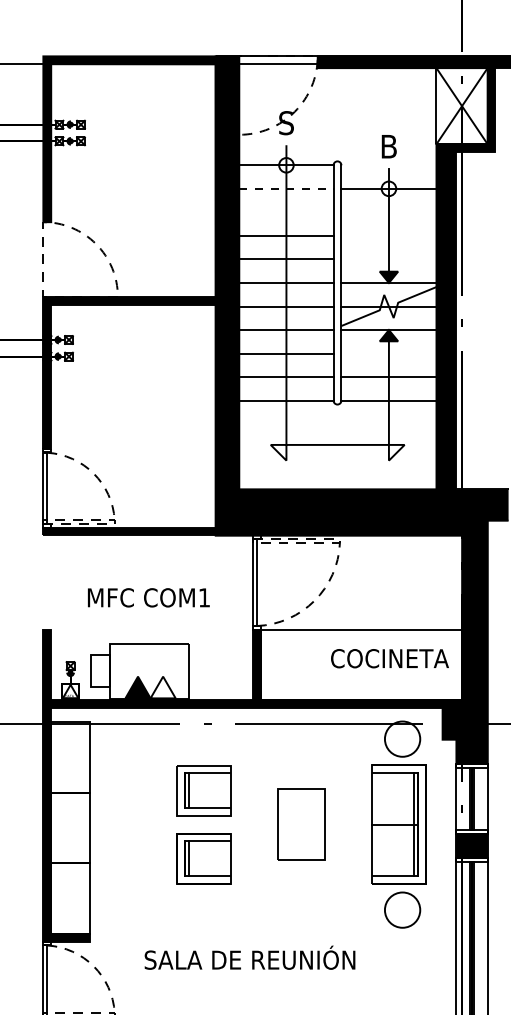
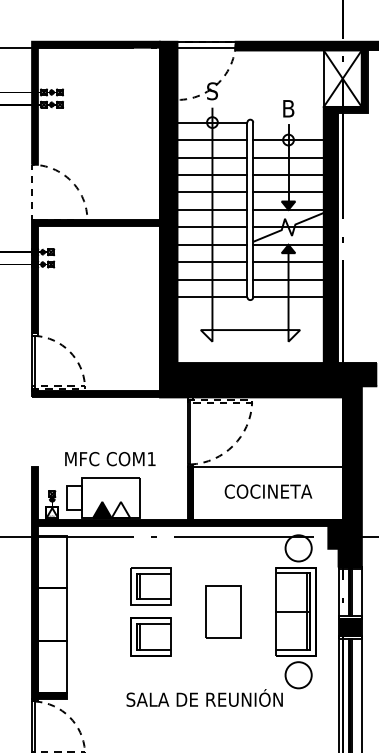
line: (286, 188) -> (212, 139), dashed -> solid
line: (286, 212) -> (212, 157), added
line: (388, 212) -> (288, 157), added
line: (388, 235) -> (288, 174), added
line: (388, 259) -> (288, 192), added
line: (388, 353) -> (288, 262), added
text: (148, 597) -> (110, 458), moved
text: (389, 658) -> (268, 491), moved
text: (249, 957) -> (204, 697), moved

